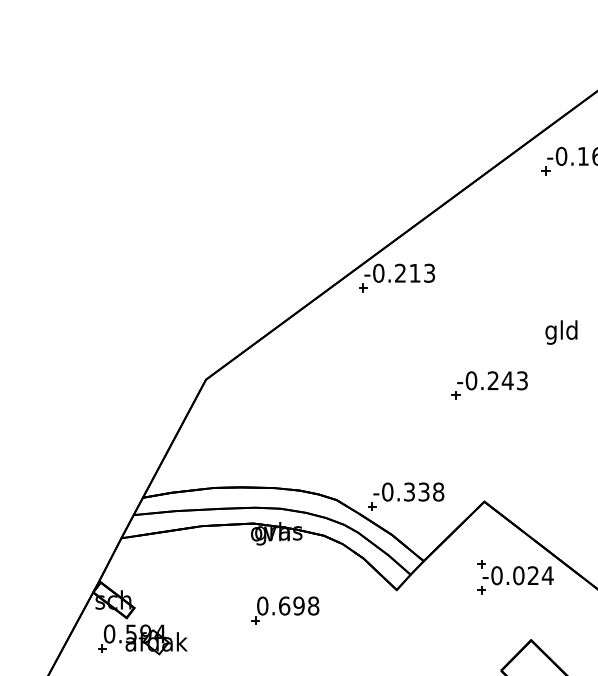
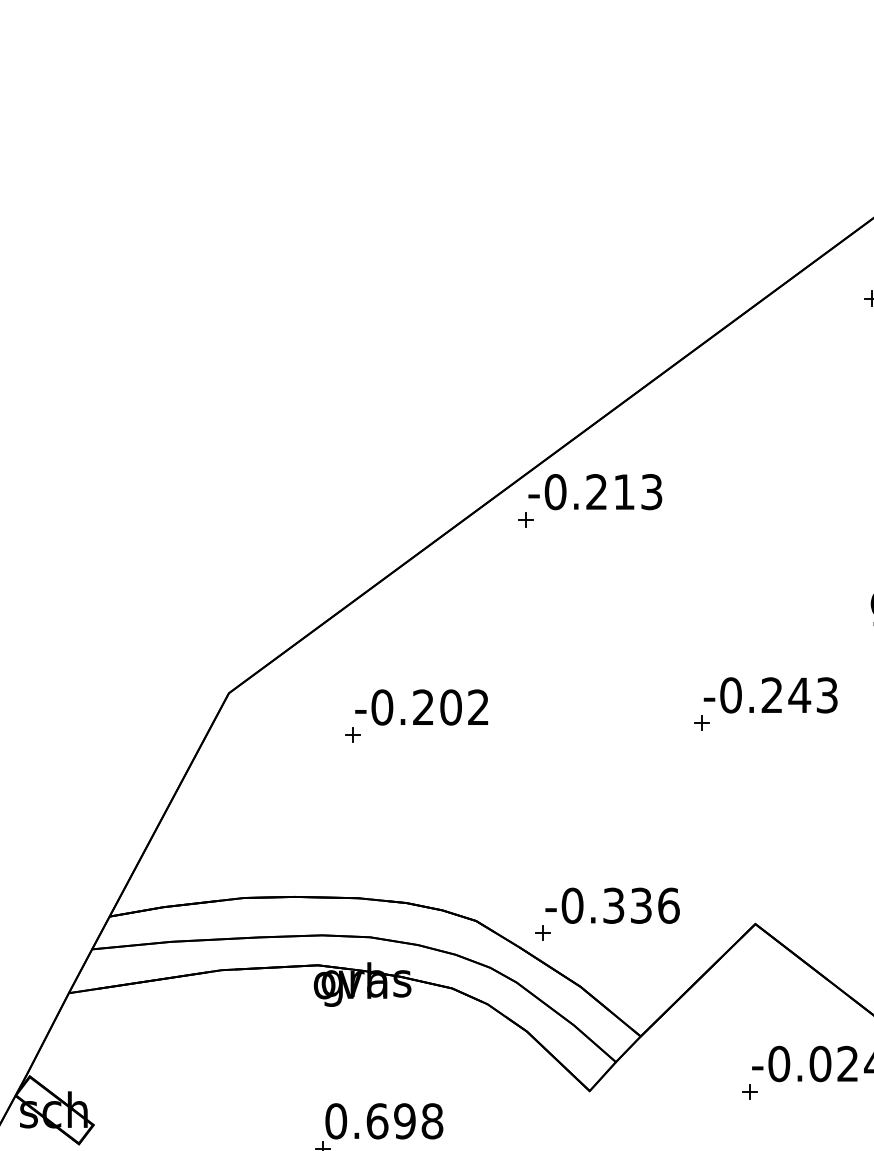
part: (304, 391) -> (415, 715), added
text: (438, 491) -> (668, 904), -0.338 -> -0.336
part: (481, 564) -> (749, 1042), removed

